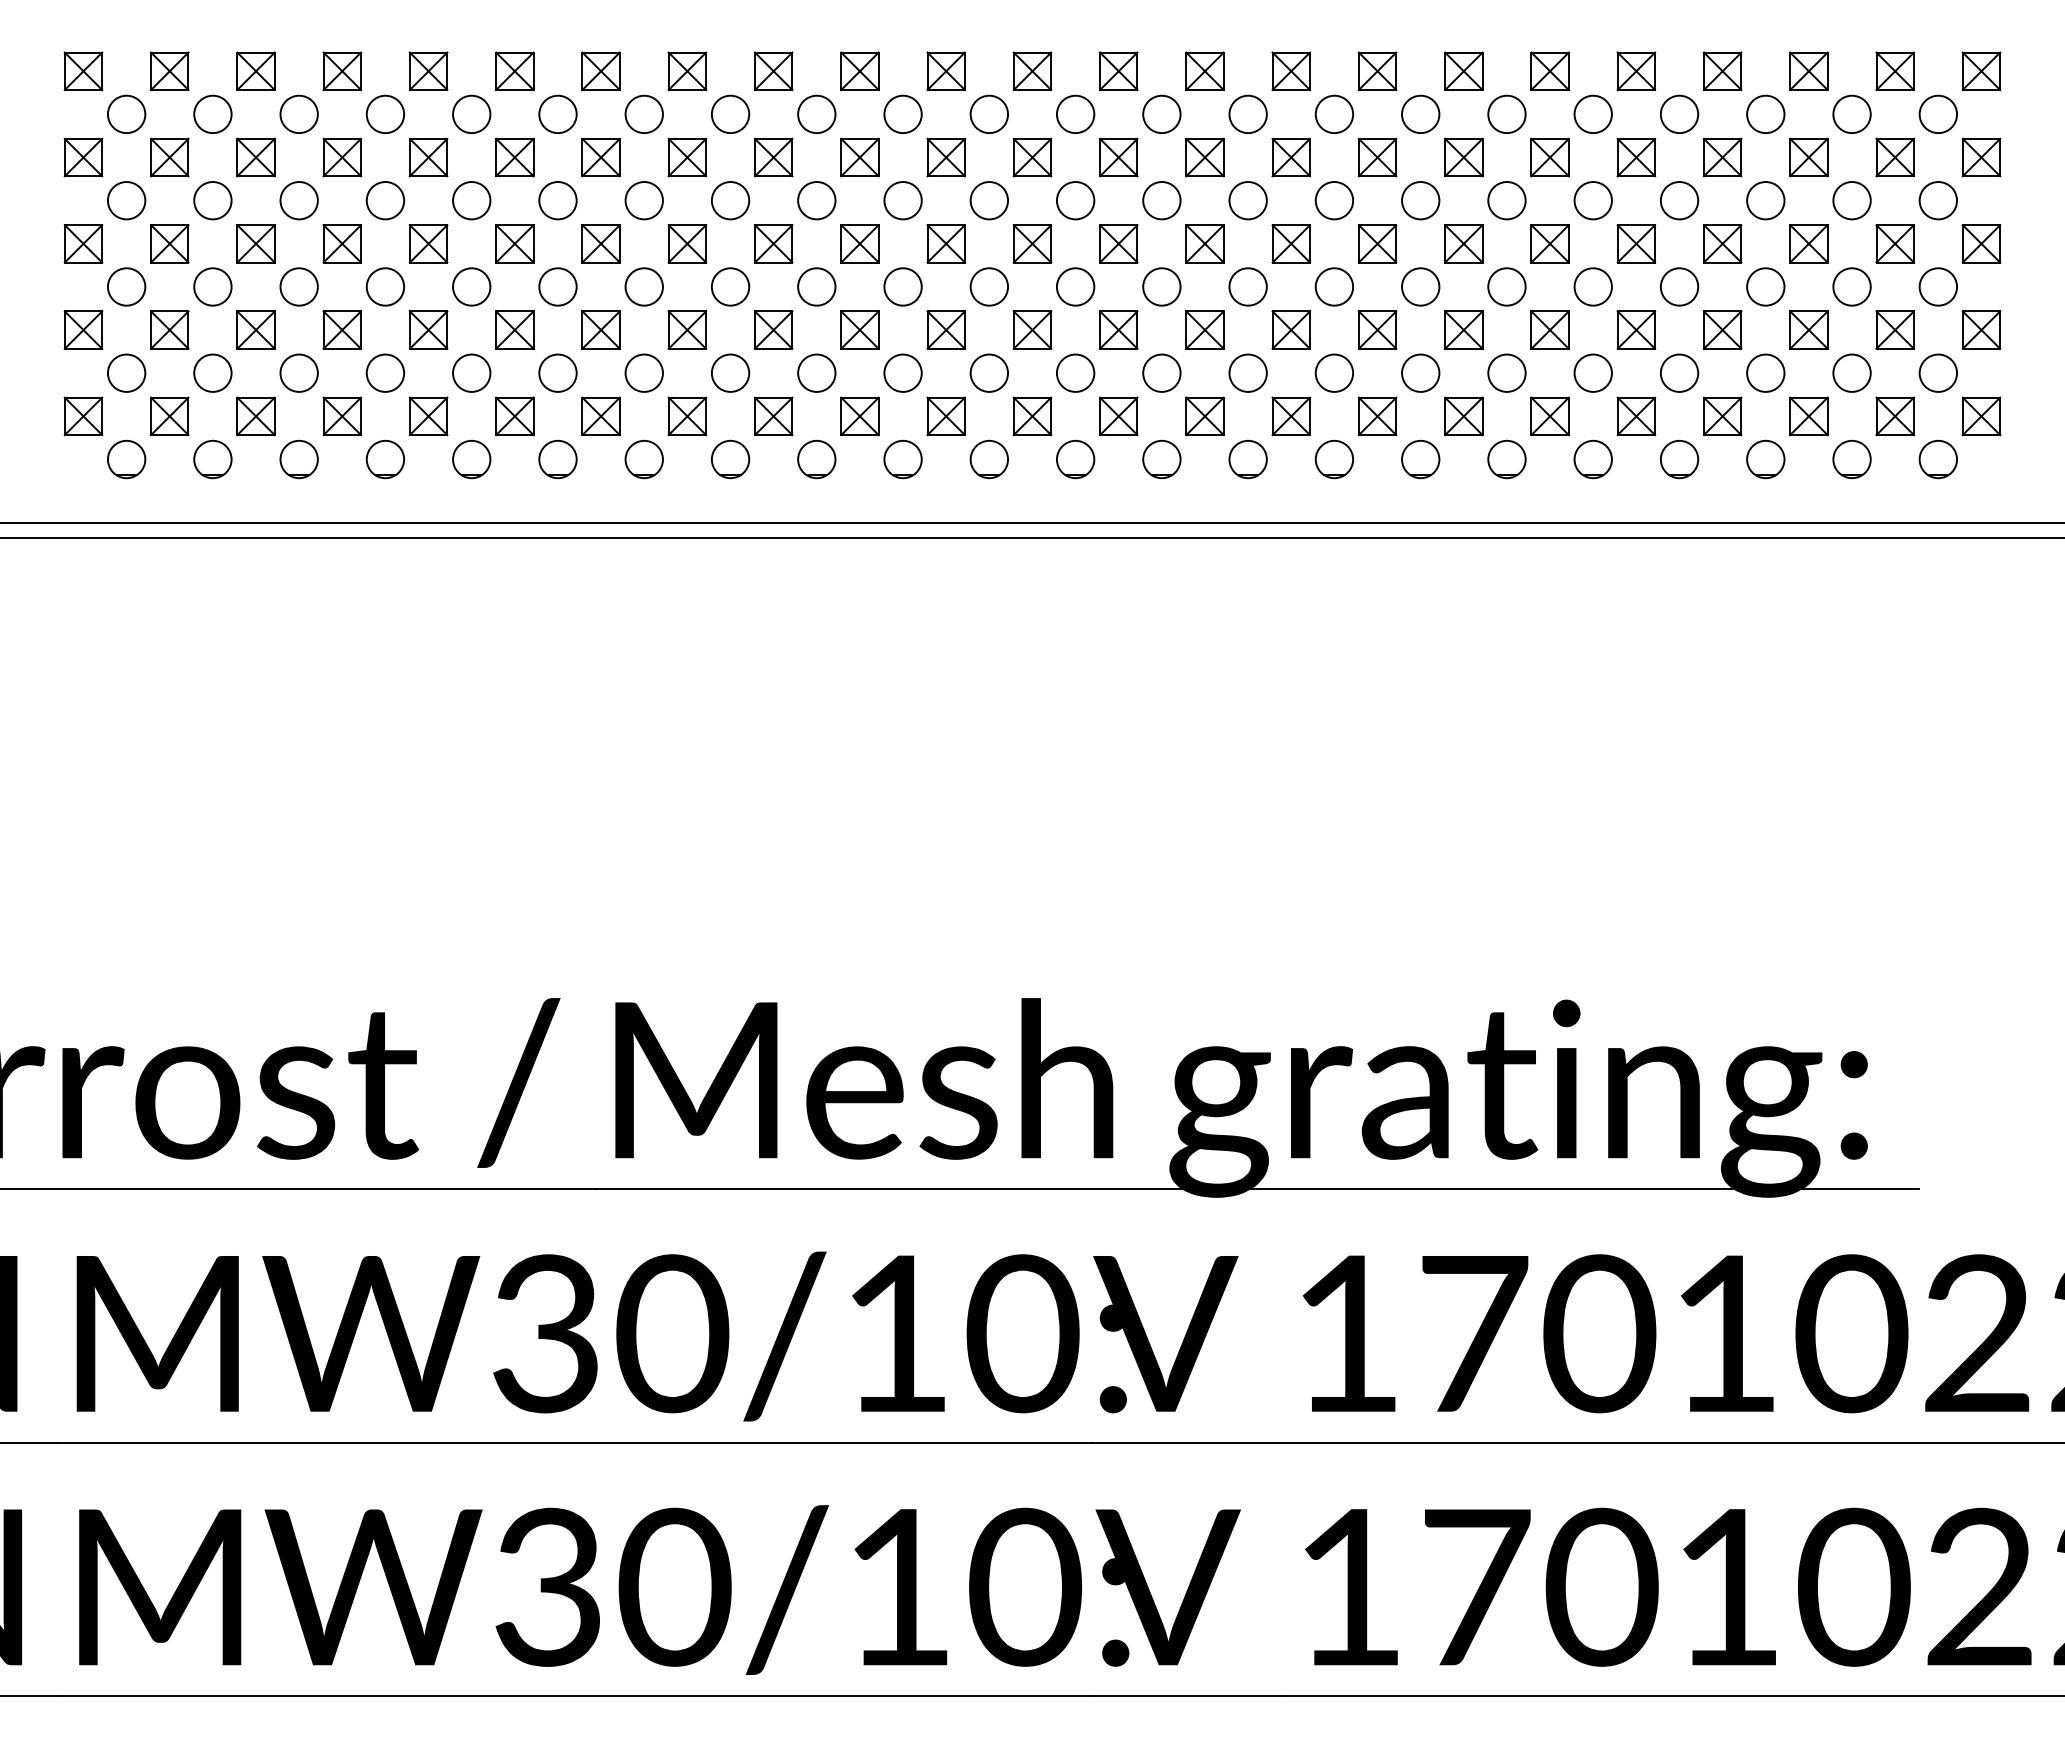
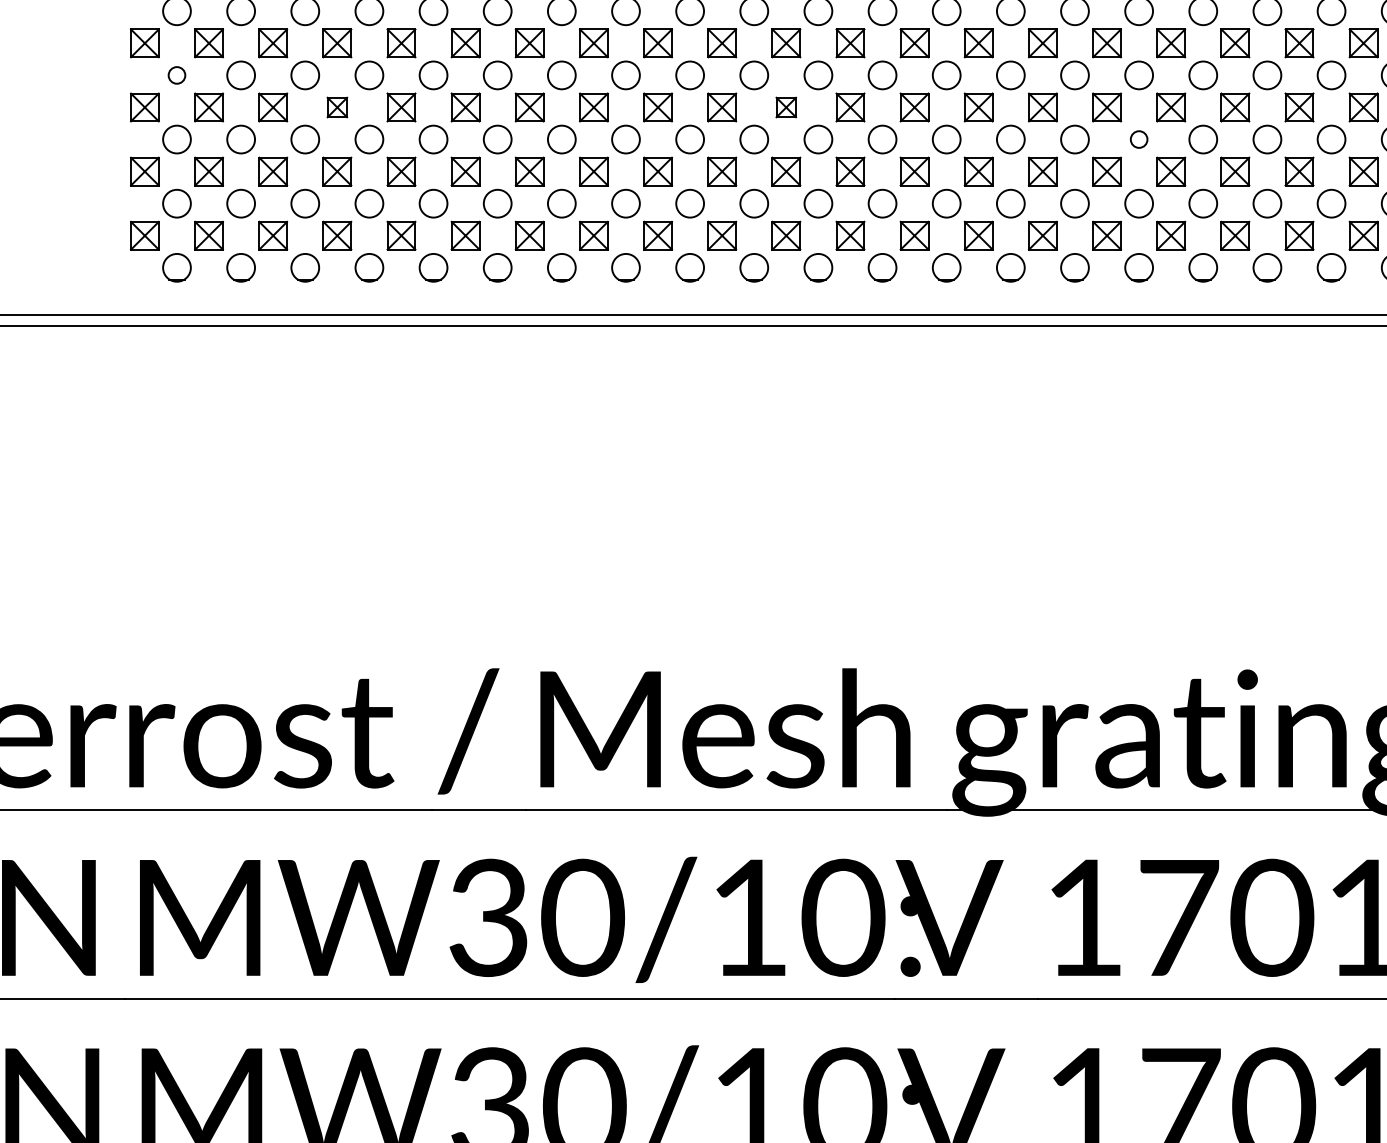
circle: (126, 200) -> (176, 75), size x0.6
part: (342, 243) -> (337, 107), size x0.7
part: (945, 243) -> (785, 107), size x0.7
circle: (1420, 286) -> (1138, 139), size x0.6

